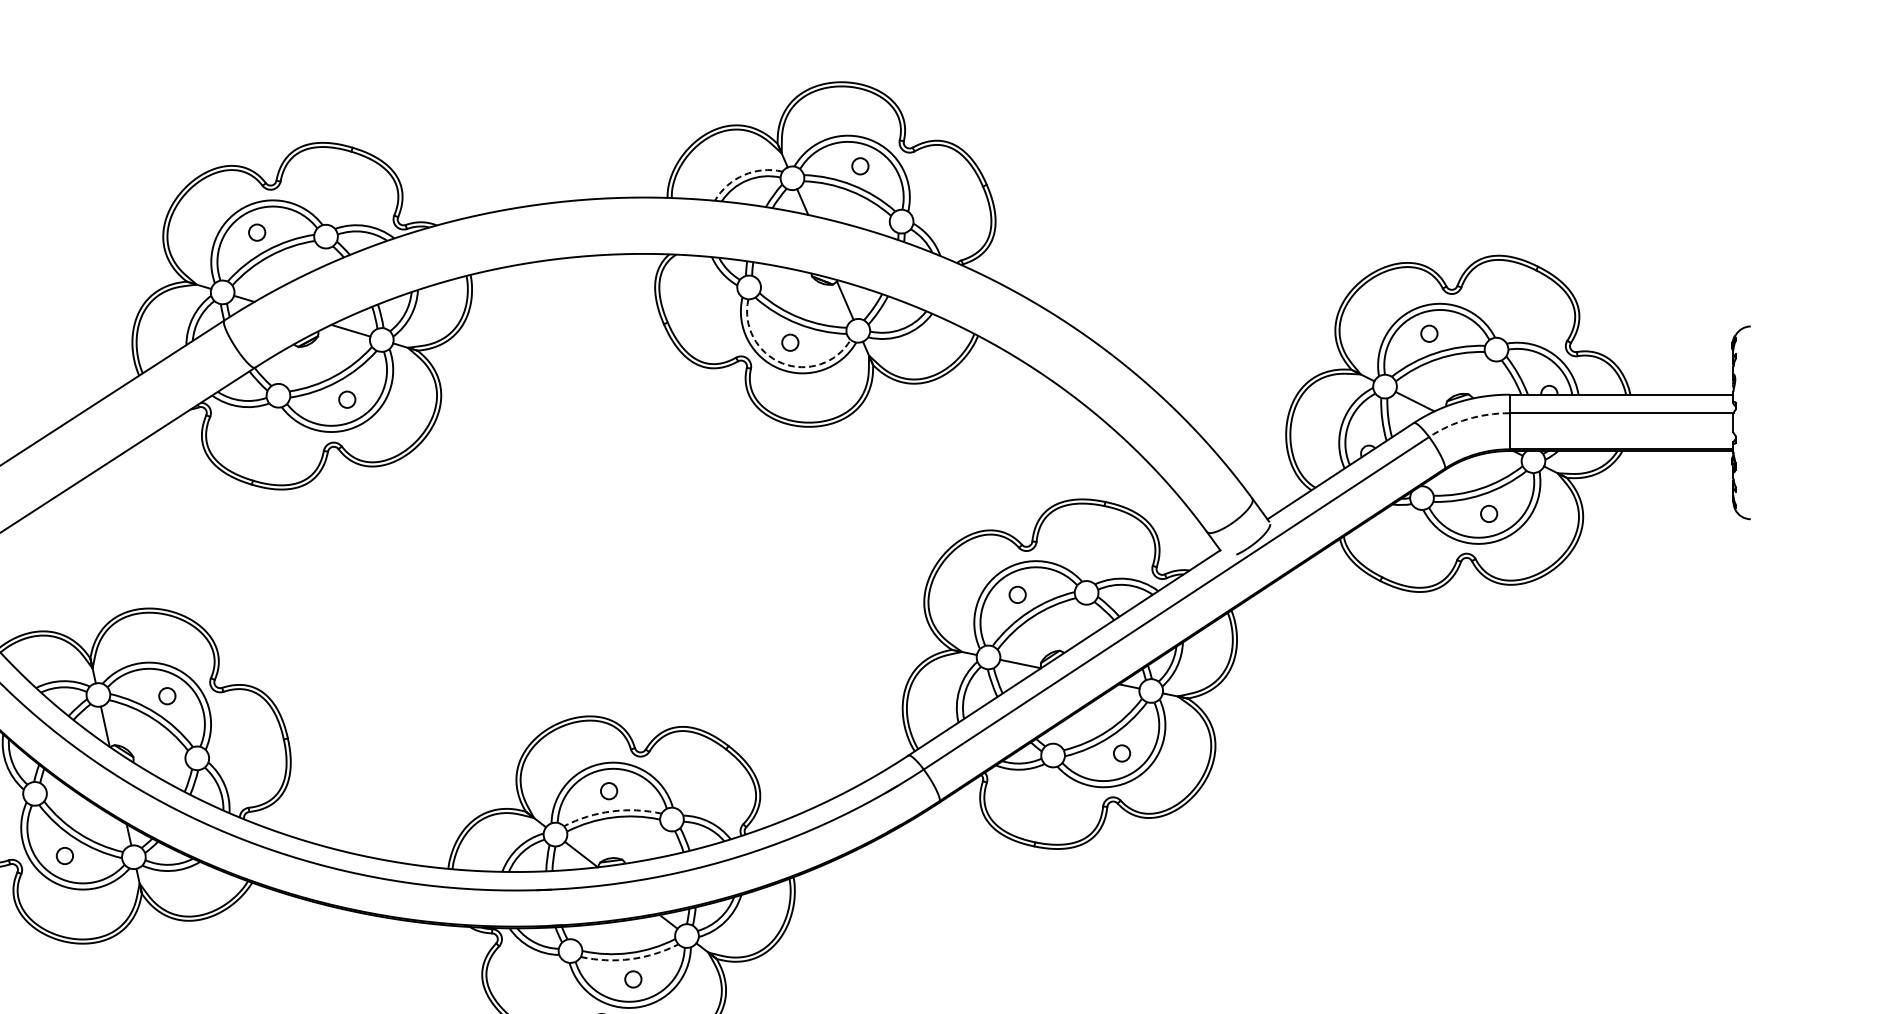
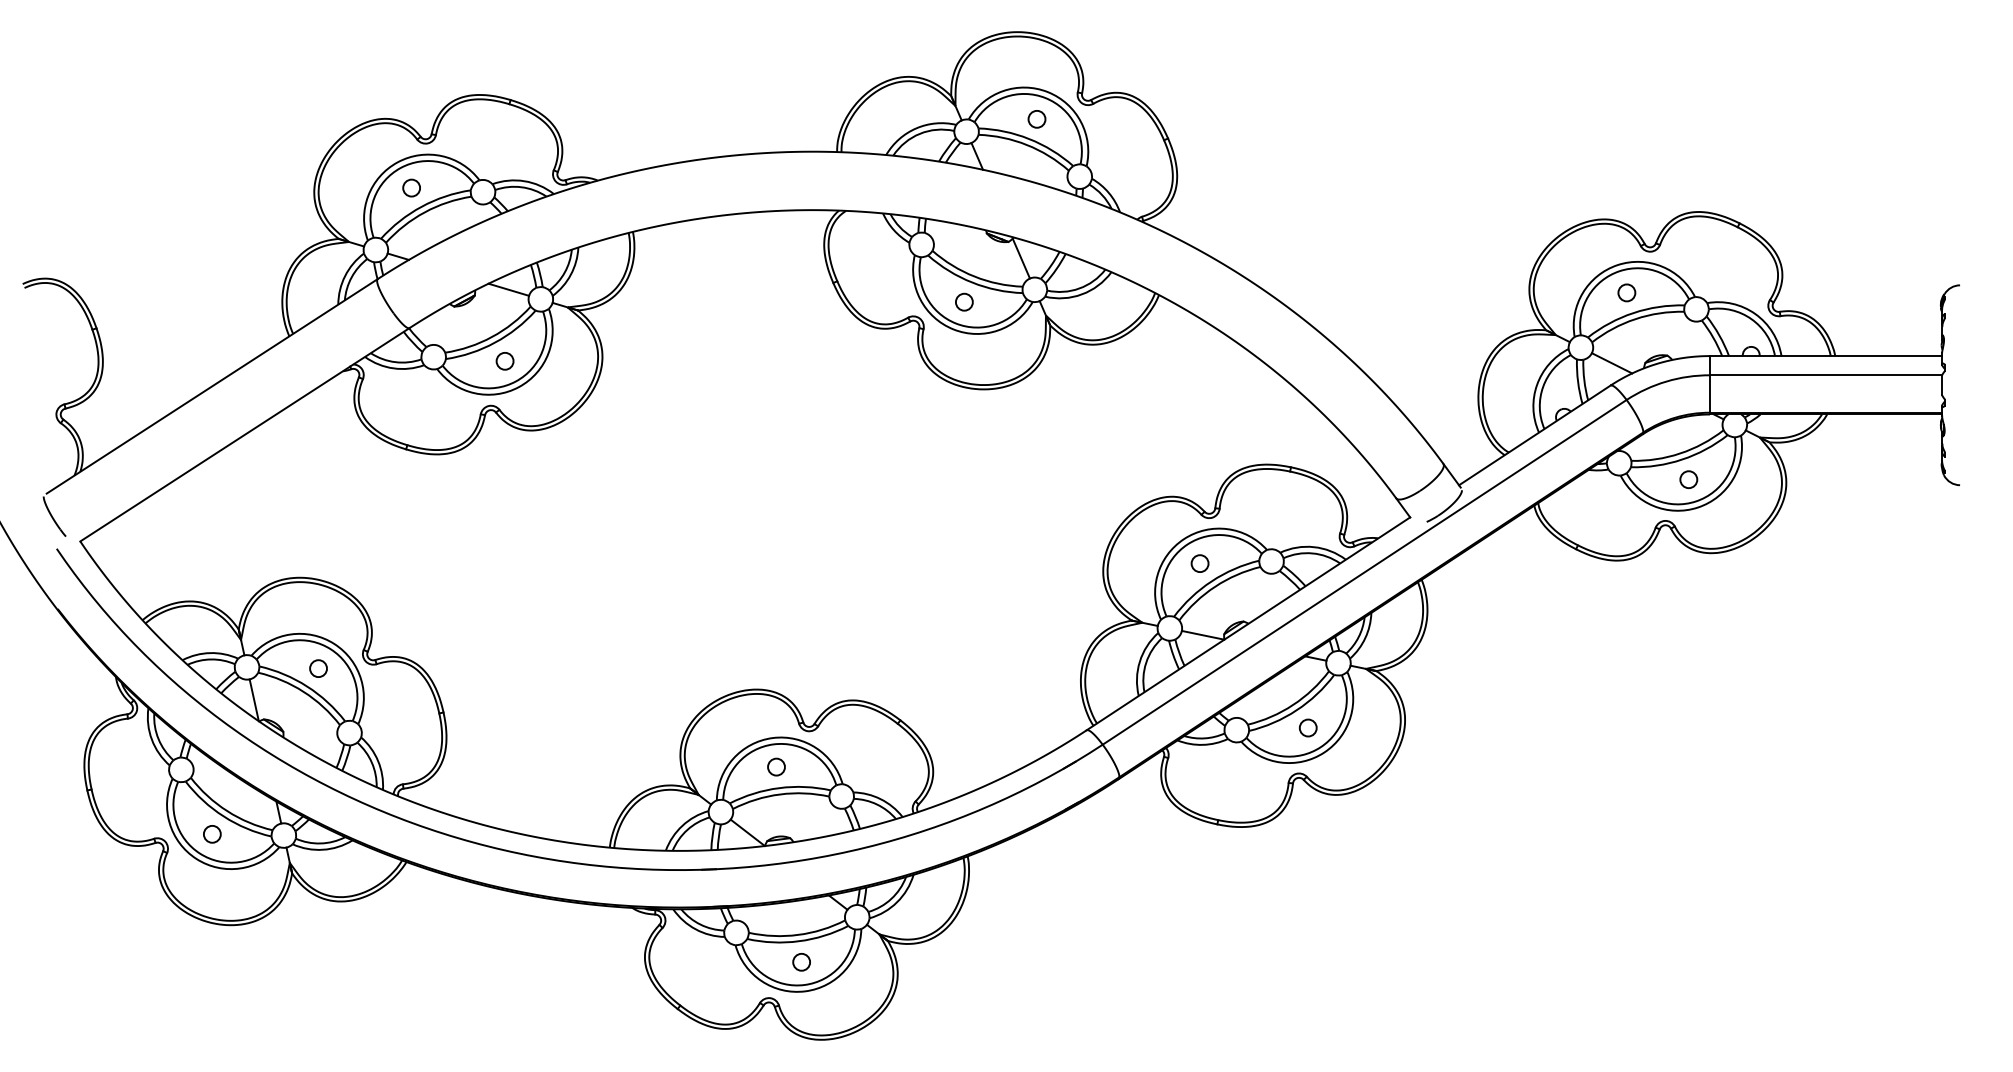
arc: (744, 175) -> (916, 128), dashed -> solid
arc: (781, 363) -> (955, 323), dashed -> solid
arc: (1467, 419) -> (1666, 381), dashed -> solid
arc: (612, 811) -> (779, 788), dashed -> solid
arc: (630, 959) -> (798, 941), dashed -> solid

